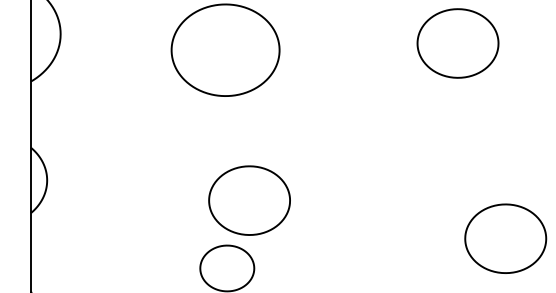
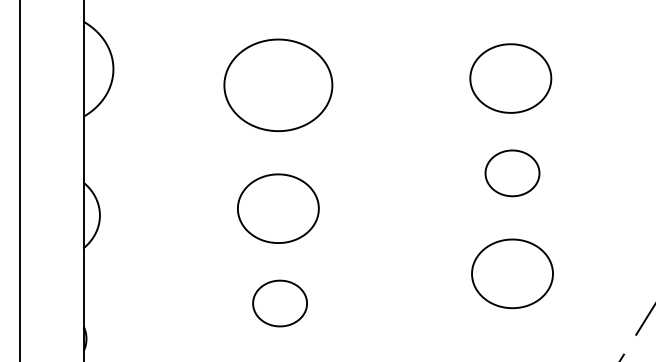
part: (459, 138) -> (512, 173), added
part: (249, 200) -> (278, 208), moved
part: (505, 238) -> (512, 273), moved

